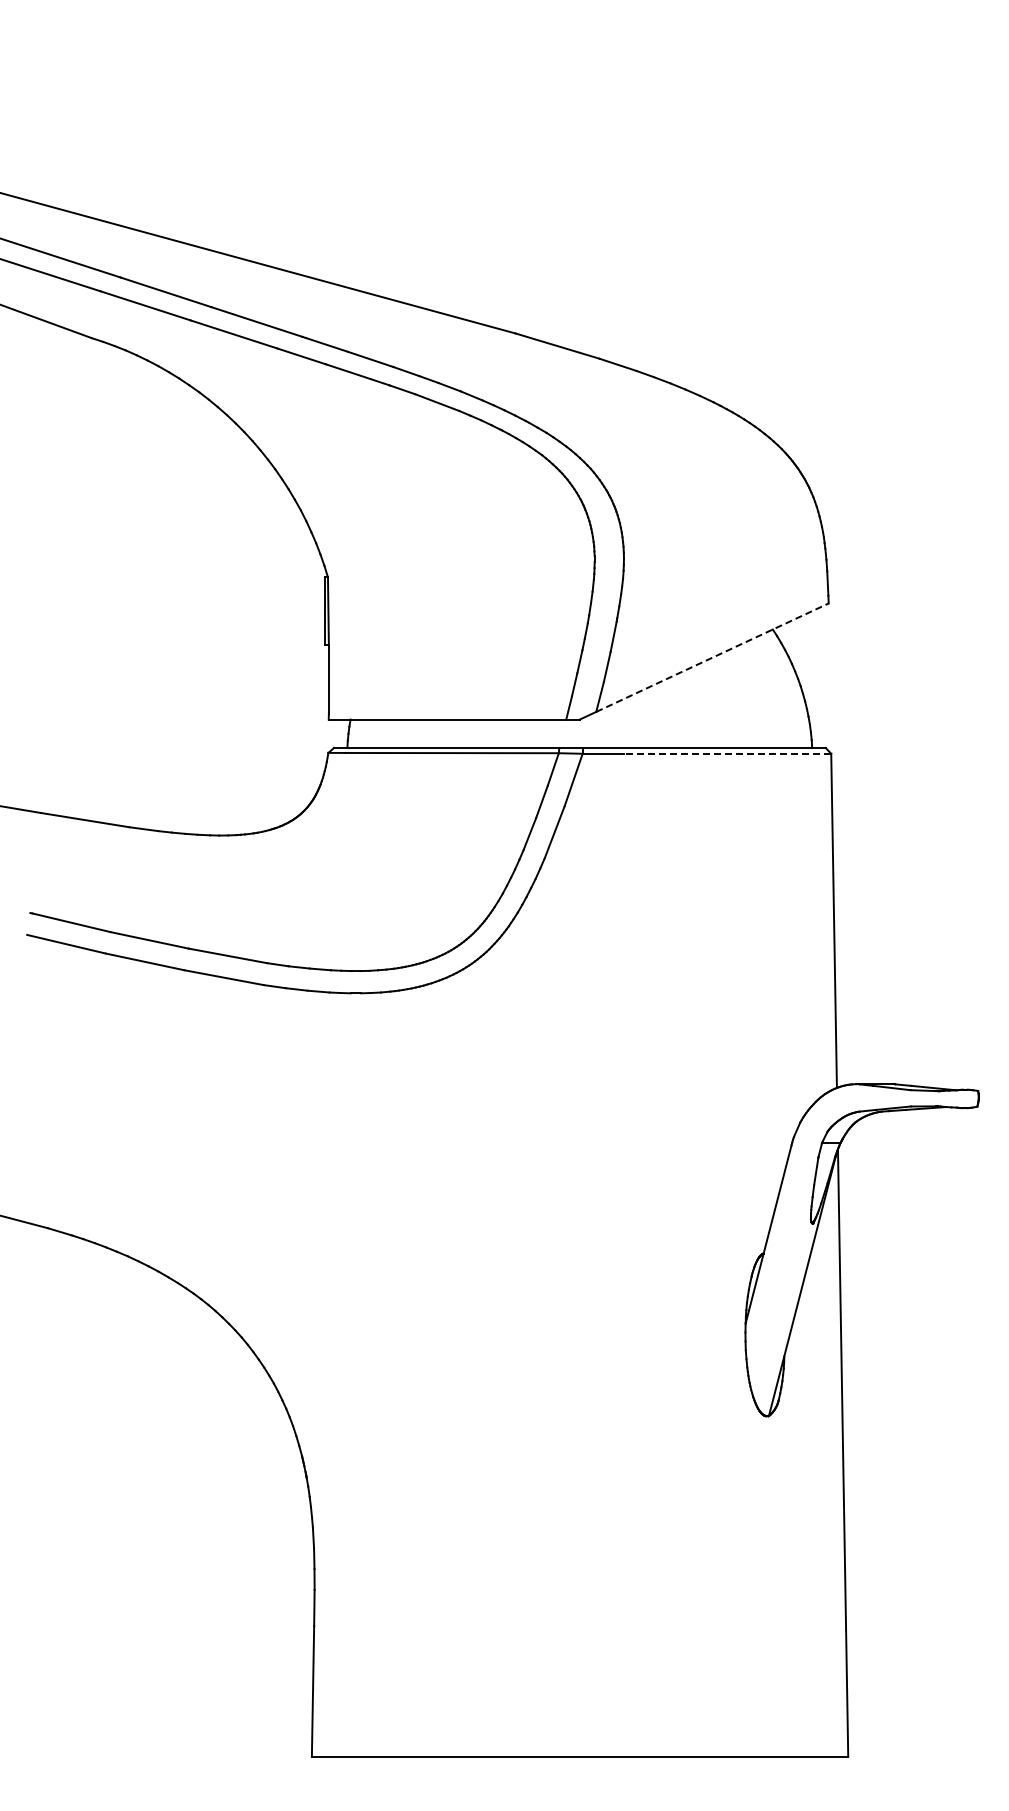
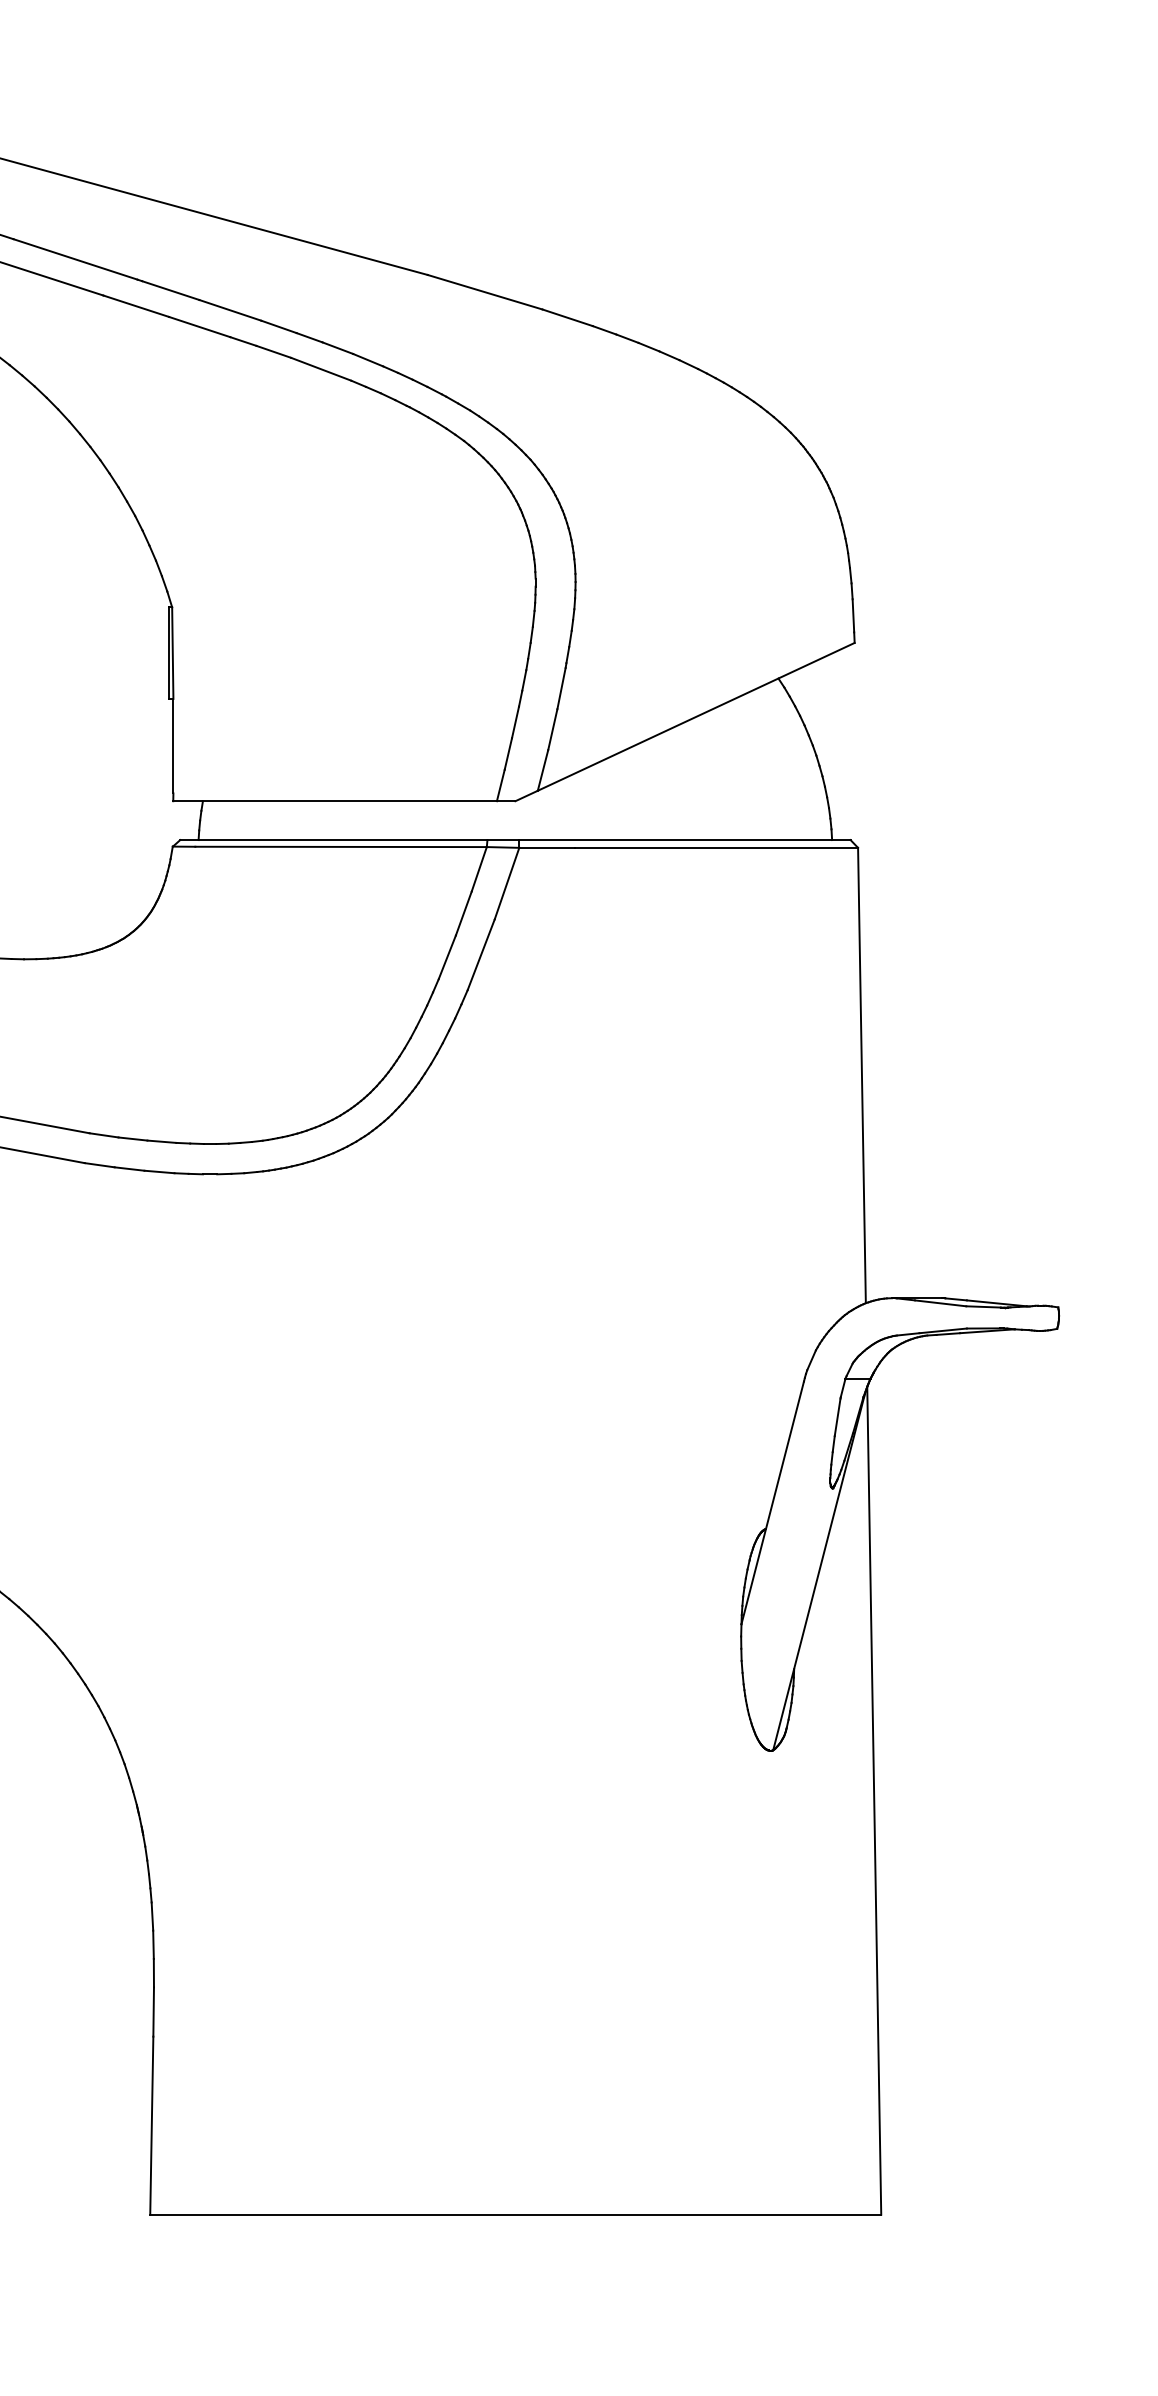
line: (712, 657) -> (696, 716), dashed -> solid
line: (727, 753) -> (716, 847), dashed -> solid

